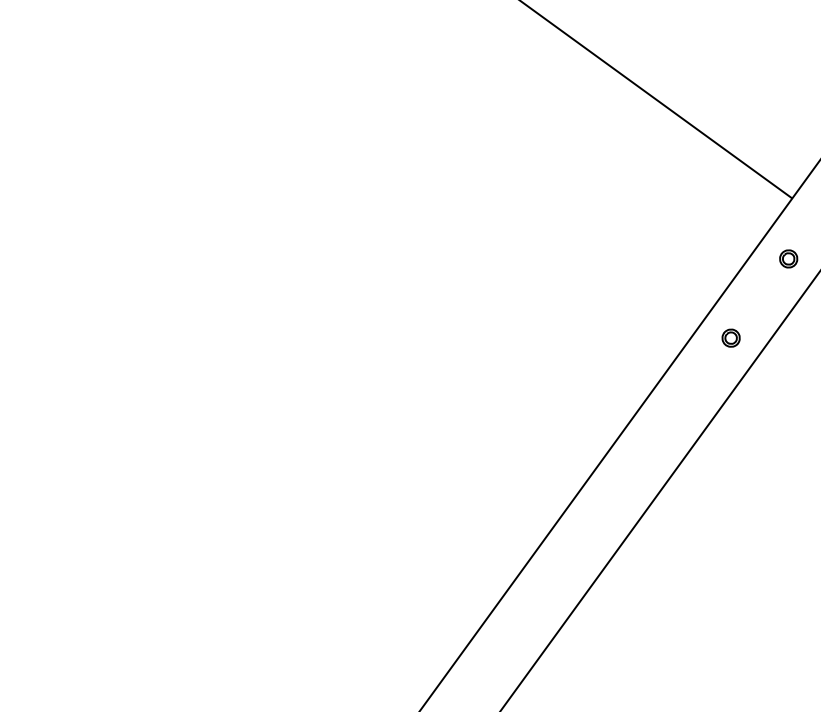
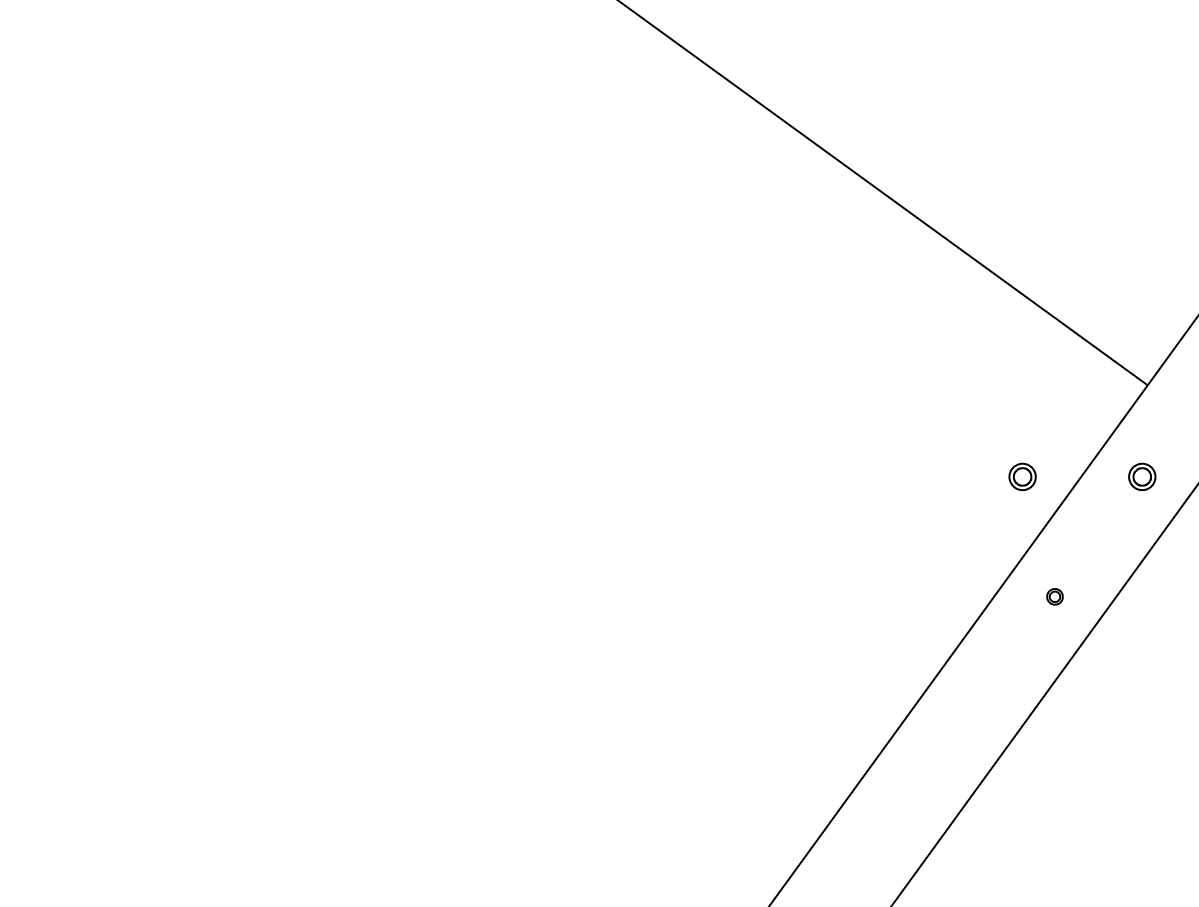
part: (709, 258) -> (1022, 476), added
part: (730, 337) -> (1054, 595), size x0.6

